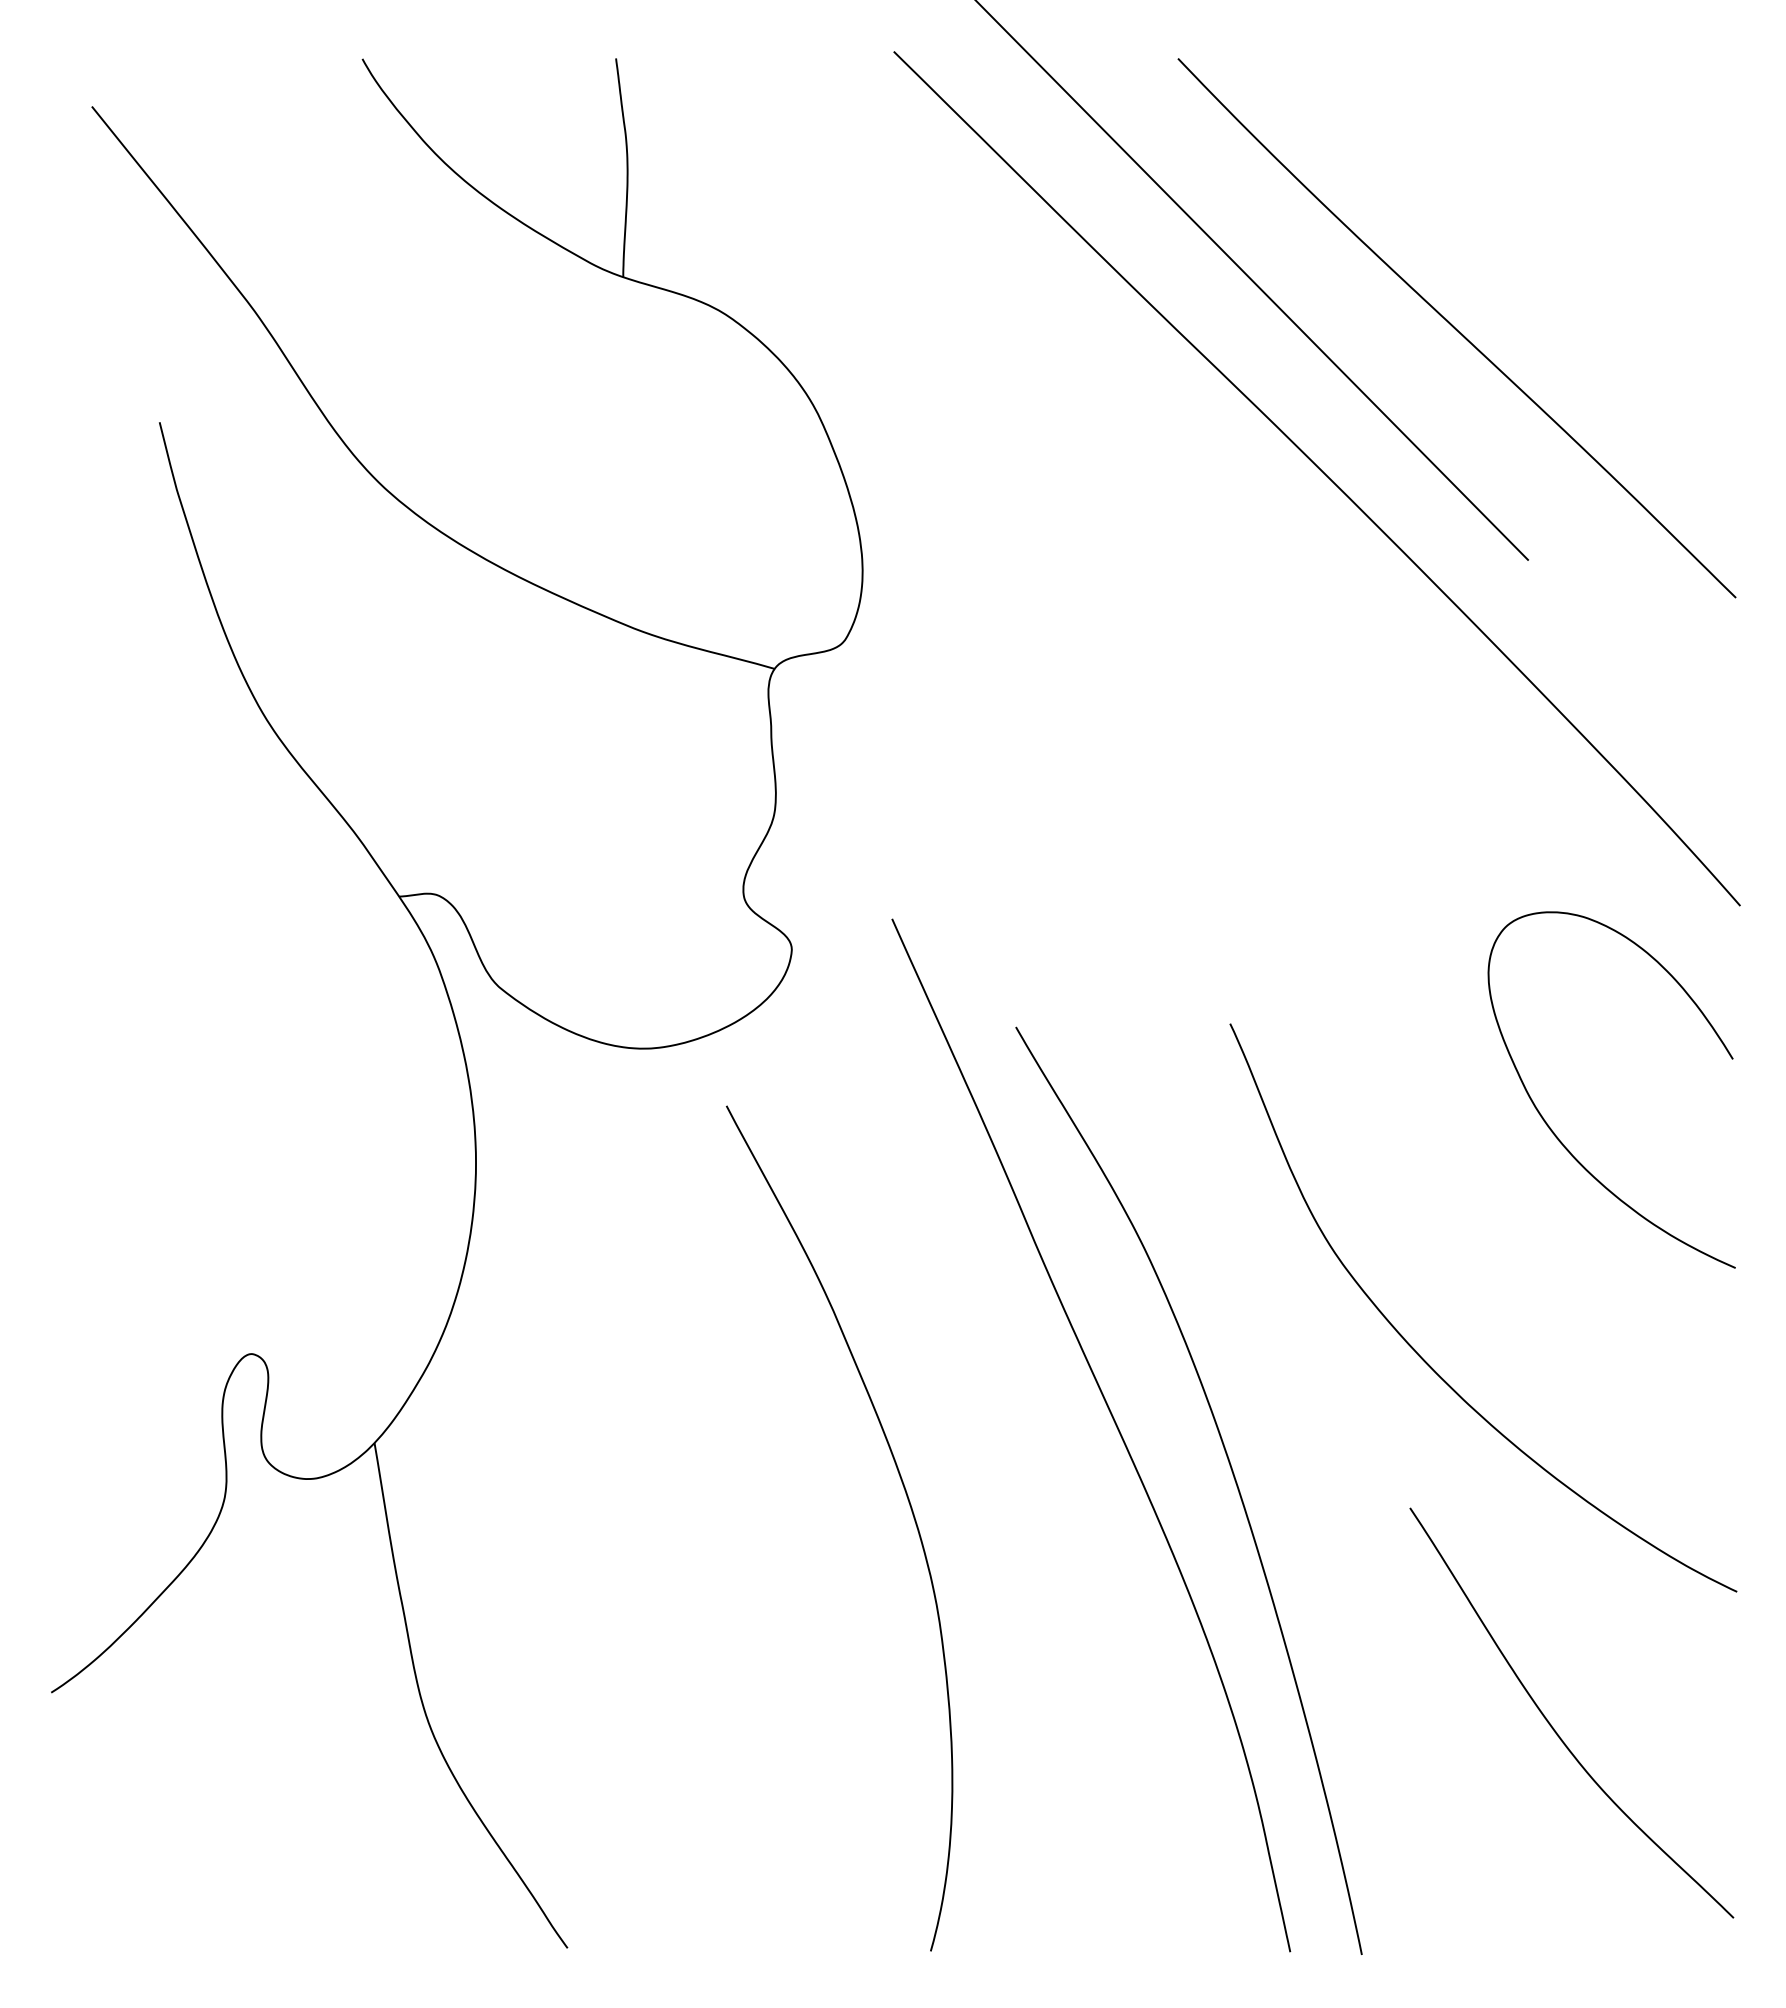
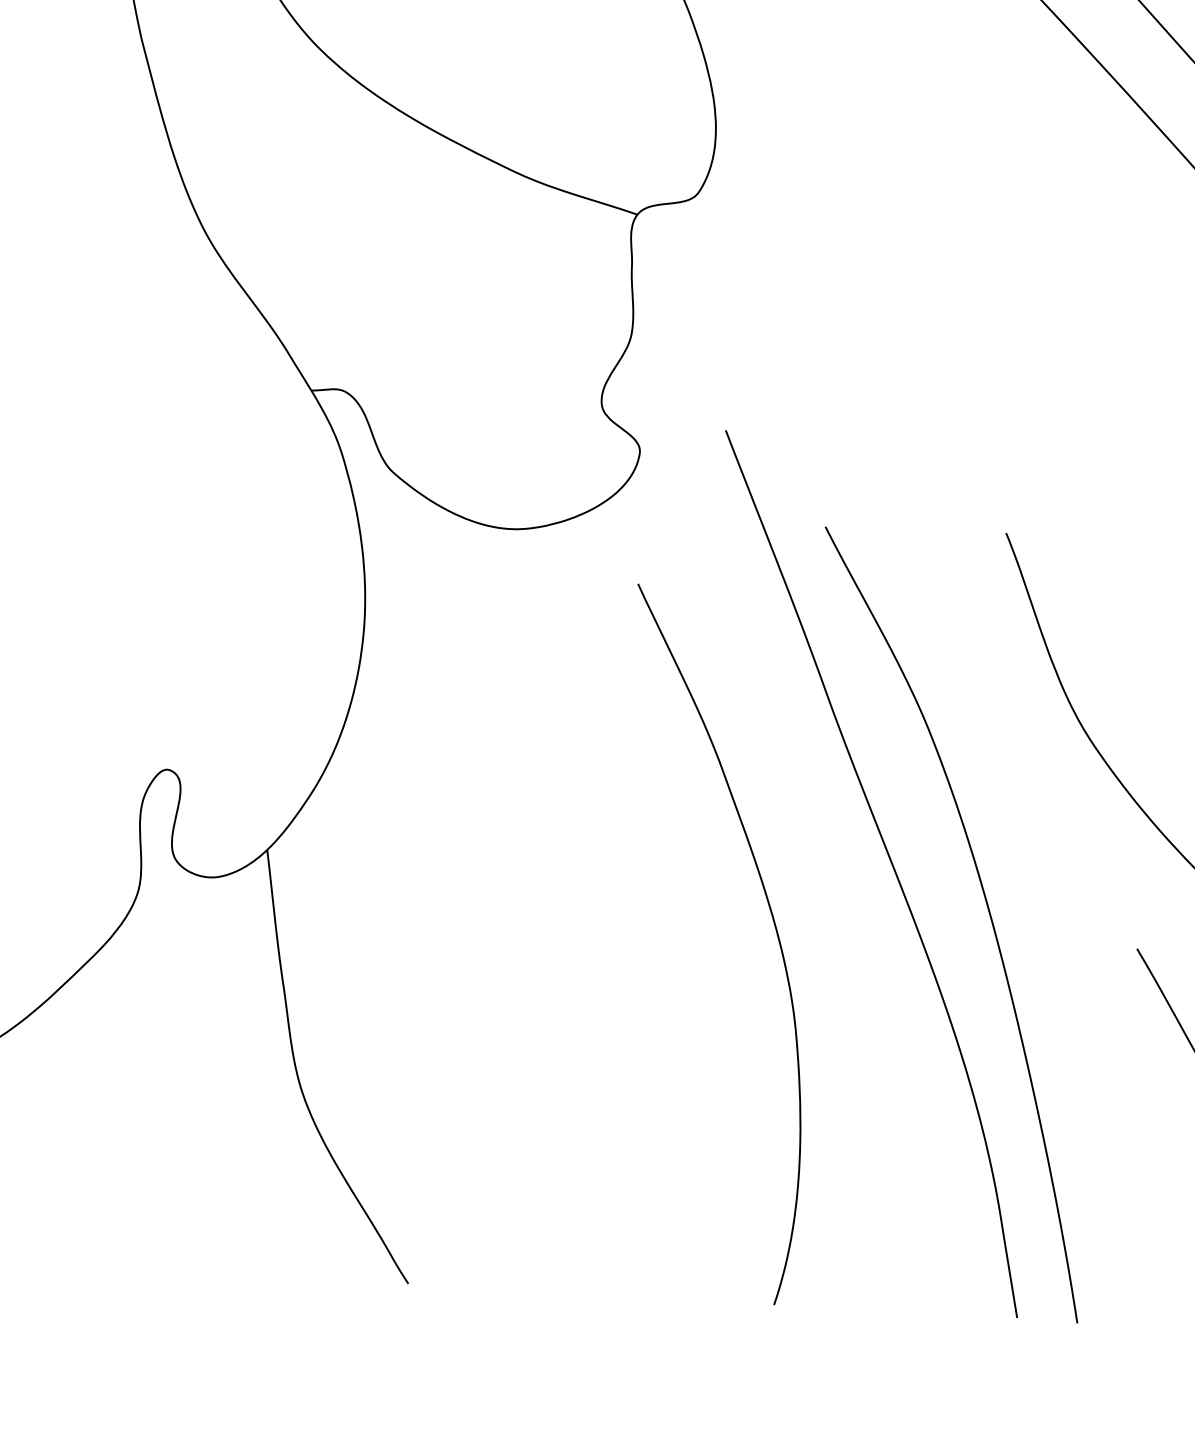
curve: (909, 1505) -> (775, 928), moved

